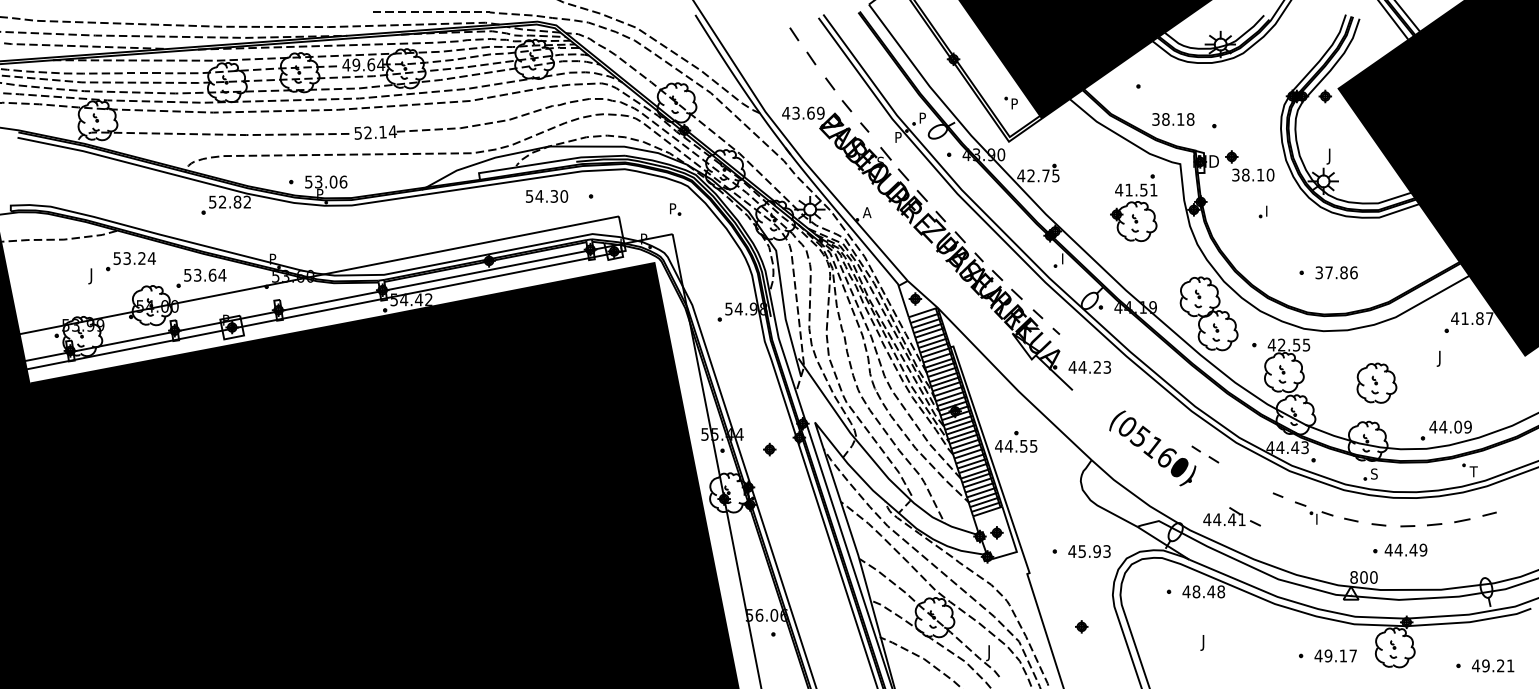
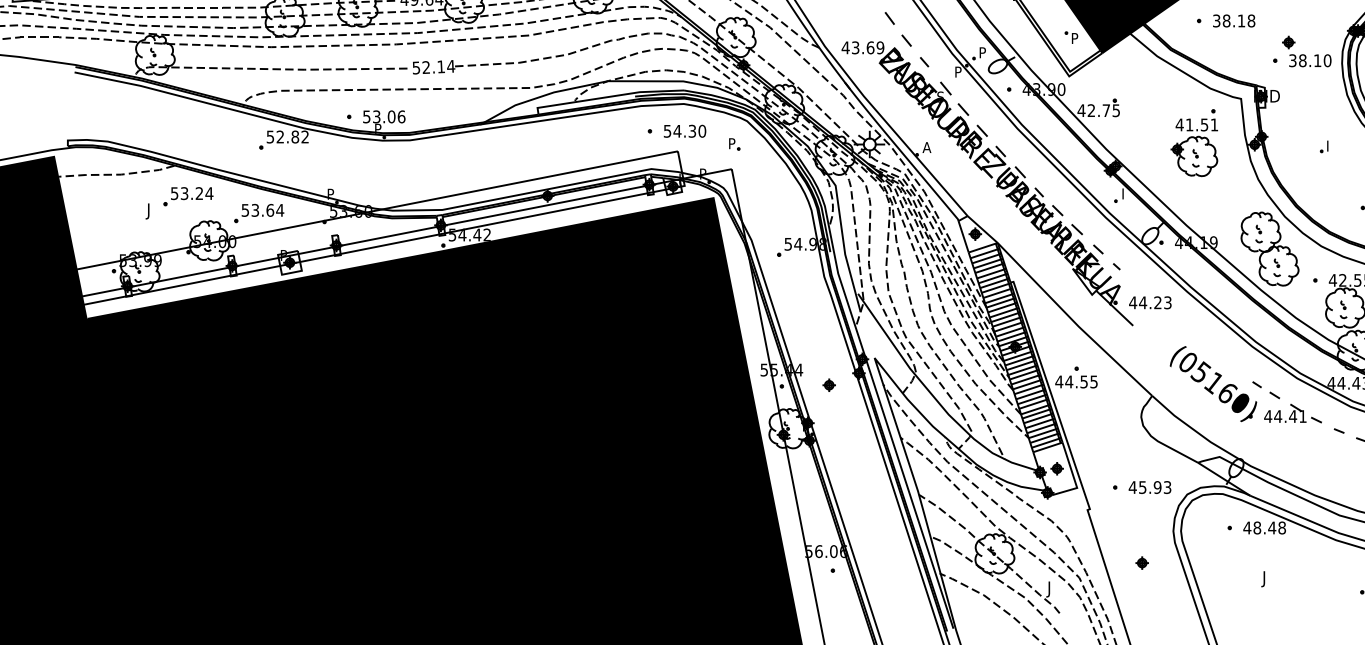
text: (1173, 119) -> (1234, 21), moved
part: (1249, 165) -> (1306, 51), moved
text: (547, 196) -> (685, 131), moved
part: (1231, 516) -> (1292, 413), moved

